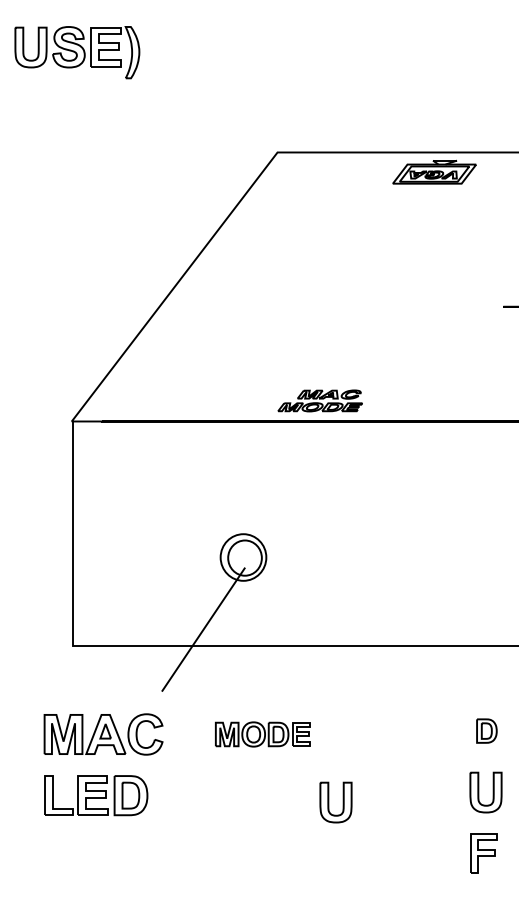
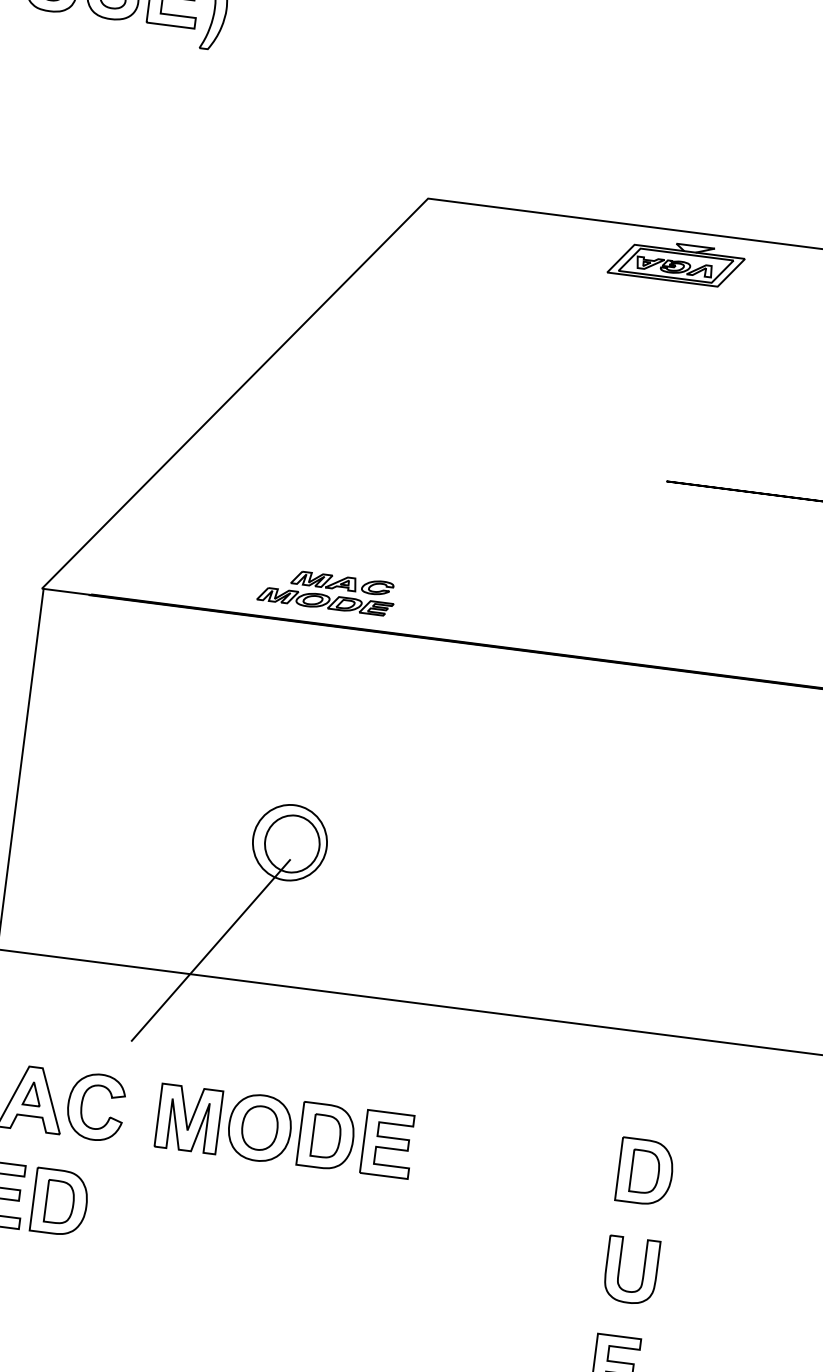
part: (319, 400) -> (325, 590), moved
part: (486, 730) -> (645, 1170), size x1.67
part: (262, 734) -> (284, 1131), size x1.67
part: (335, 802) -> (387, 1255), removed

